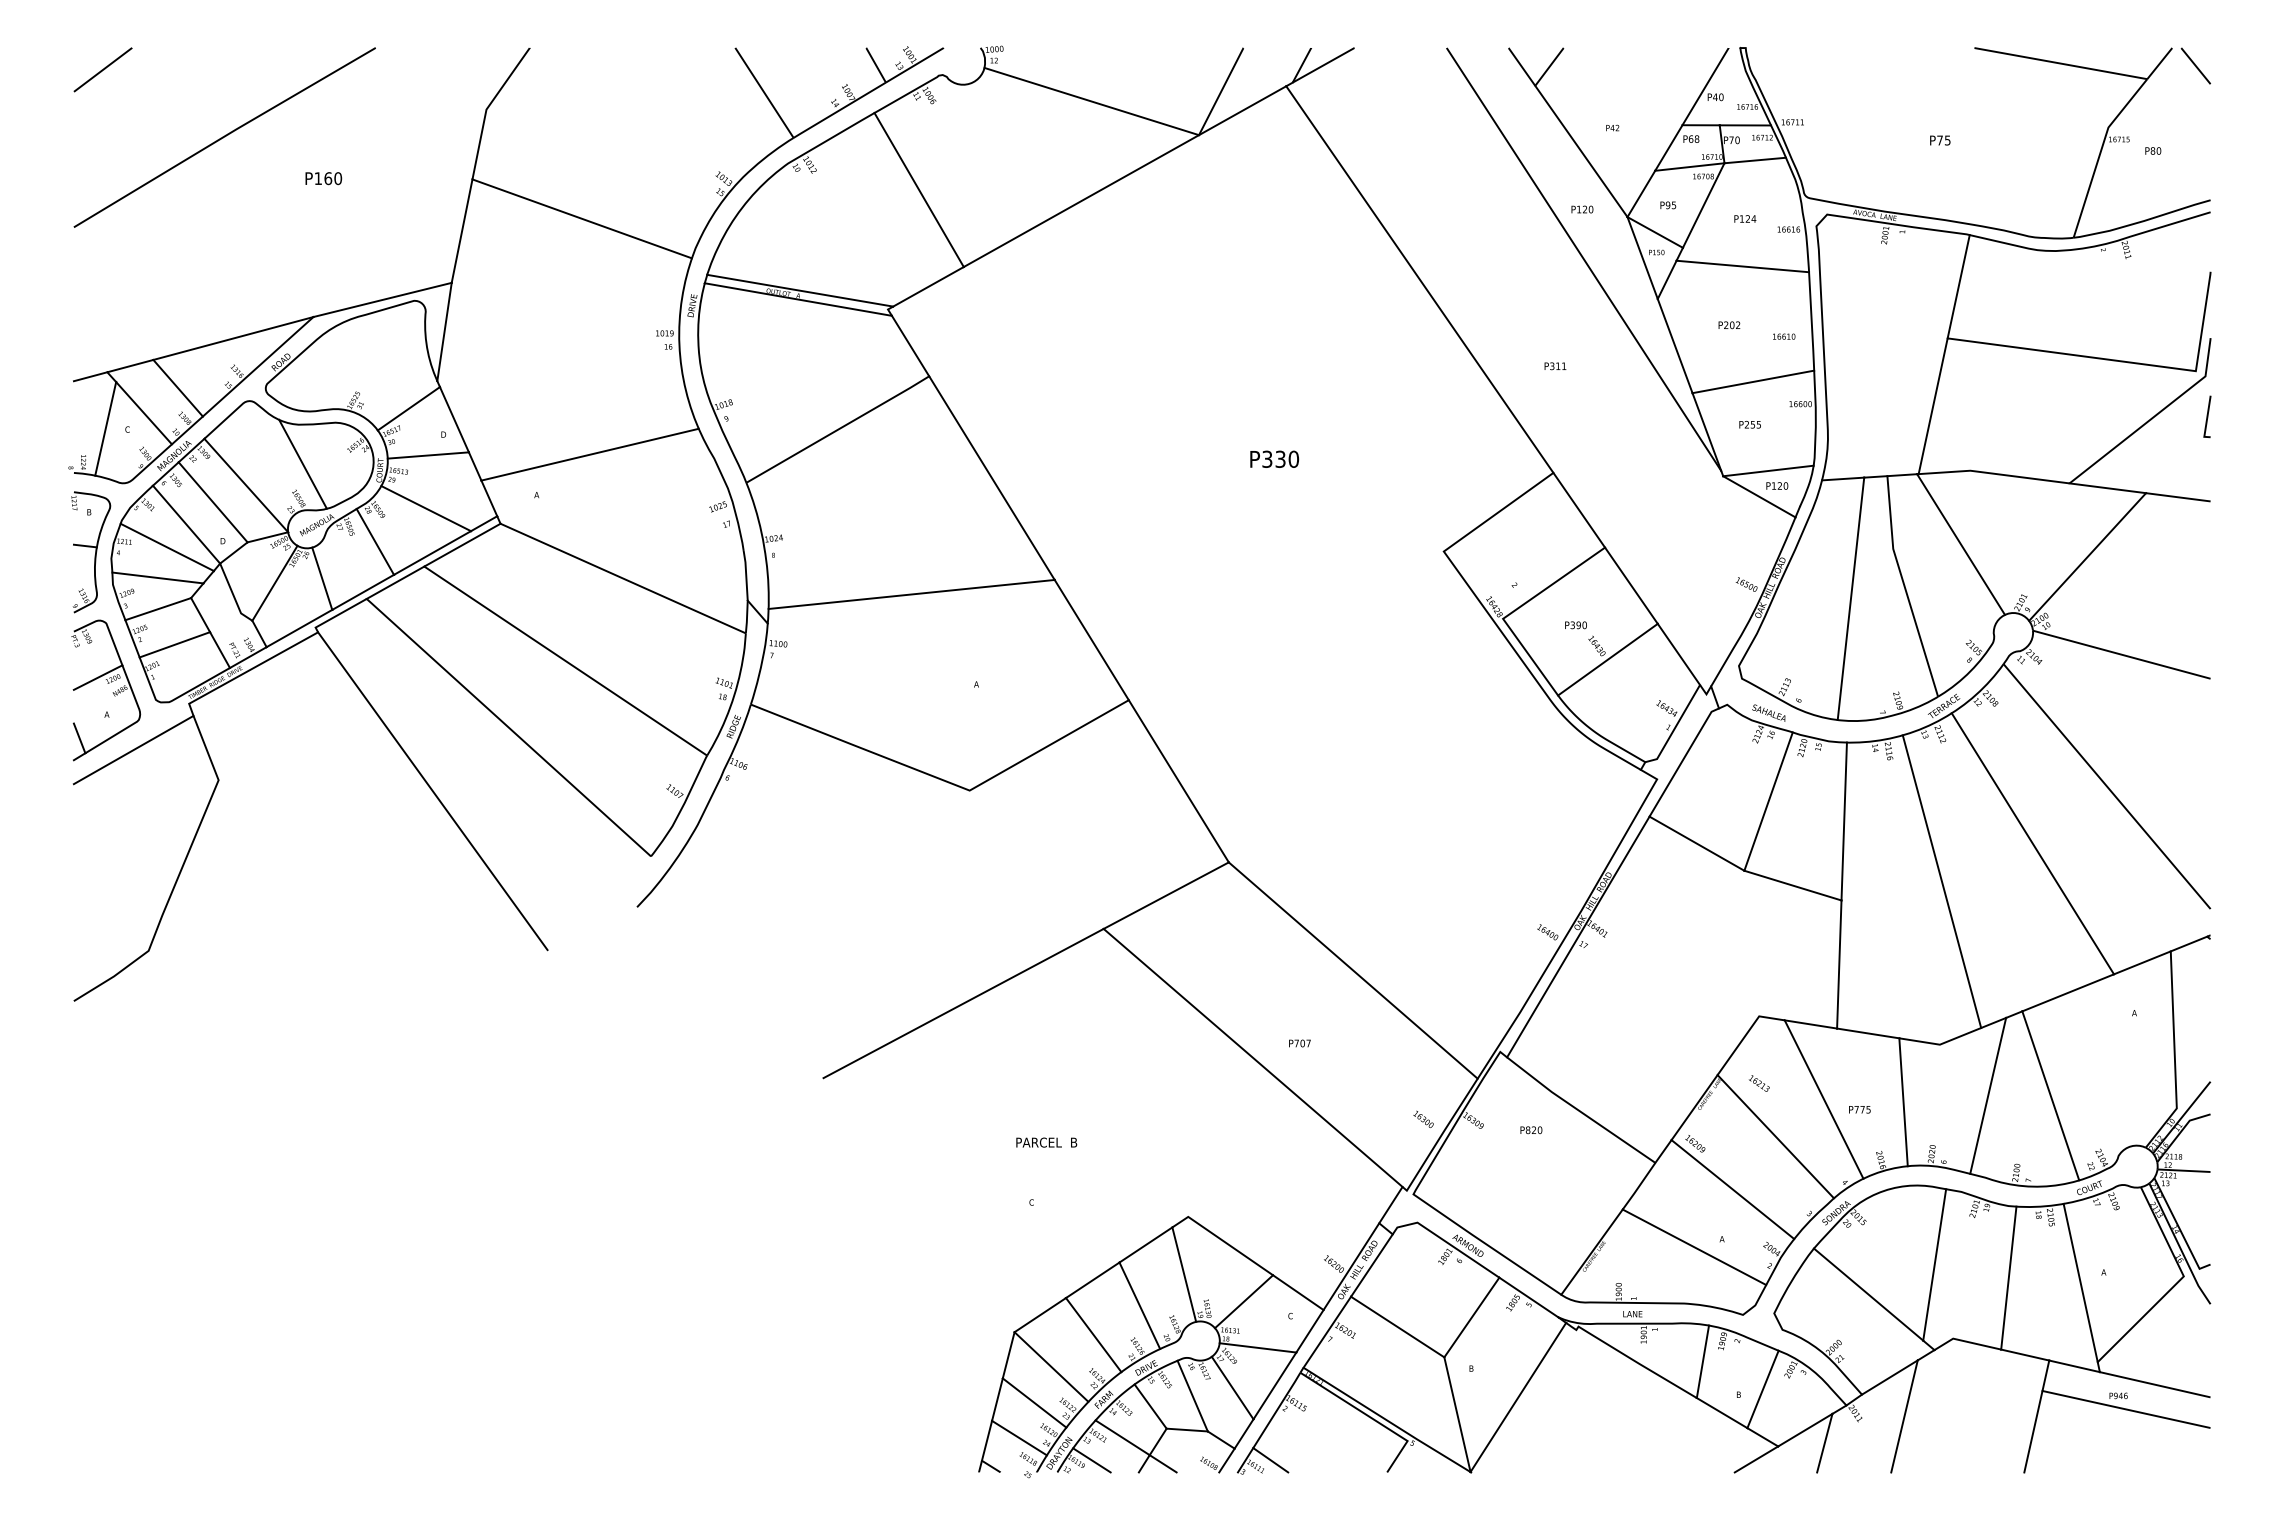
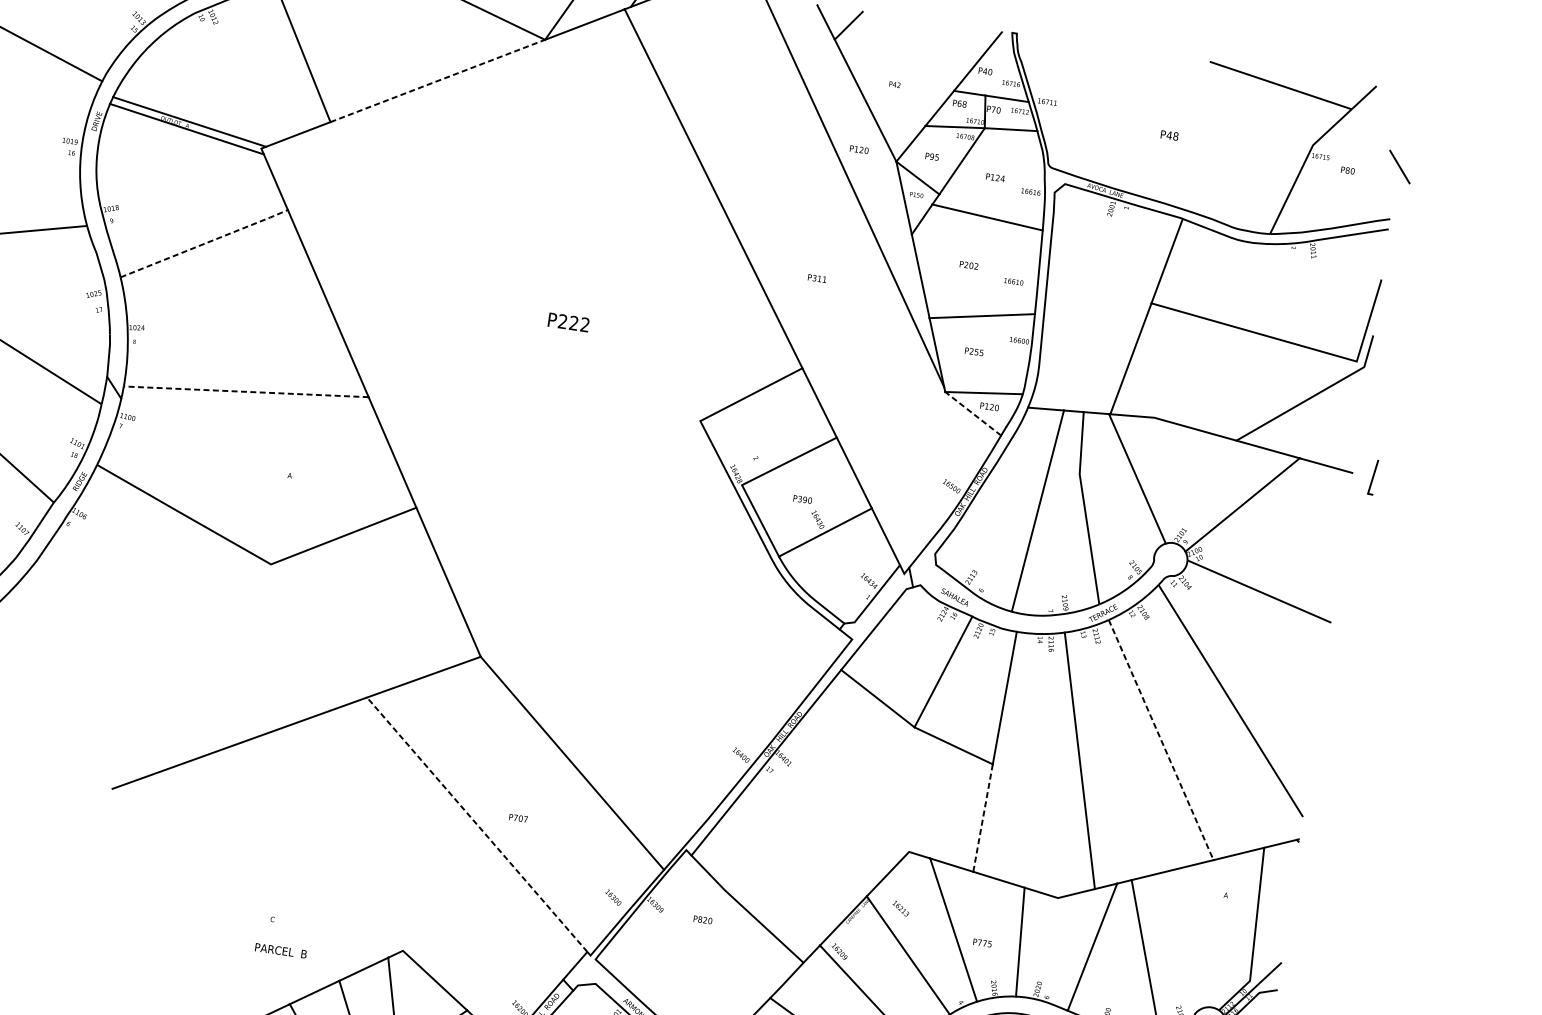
line: (2195, 65) -> (1399, 166), moved
text: (1943, 140) -> (1172, 135), P75 -> P48
line: (1081, 201) -> (437, 81), solid -> dashed
line: (2207, 416) -> (1373, 477), moved
line: (838, 429) -> (204, 243), solid -> dashed
text: (1280, 458) -> (574, 322), P330 -> P222
line: (1759, 496) -> (973, 413), solid -> dashed
line: (911, 594) -> (246, 391), solid -> dashed
line: (2032, 843) -> (1160, 739), solid -> dashed
line: (1839, 964) -> (983, 818), solid -> dashed
line: (1252, 1057) -> (476, 824), solid -> dashed
text: (1046, 1142) -> (280, 950), moved

